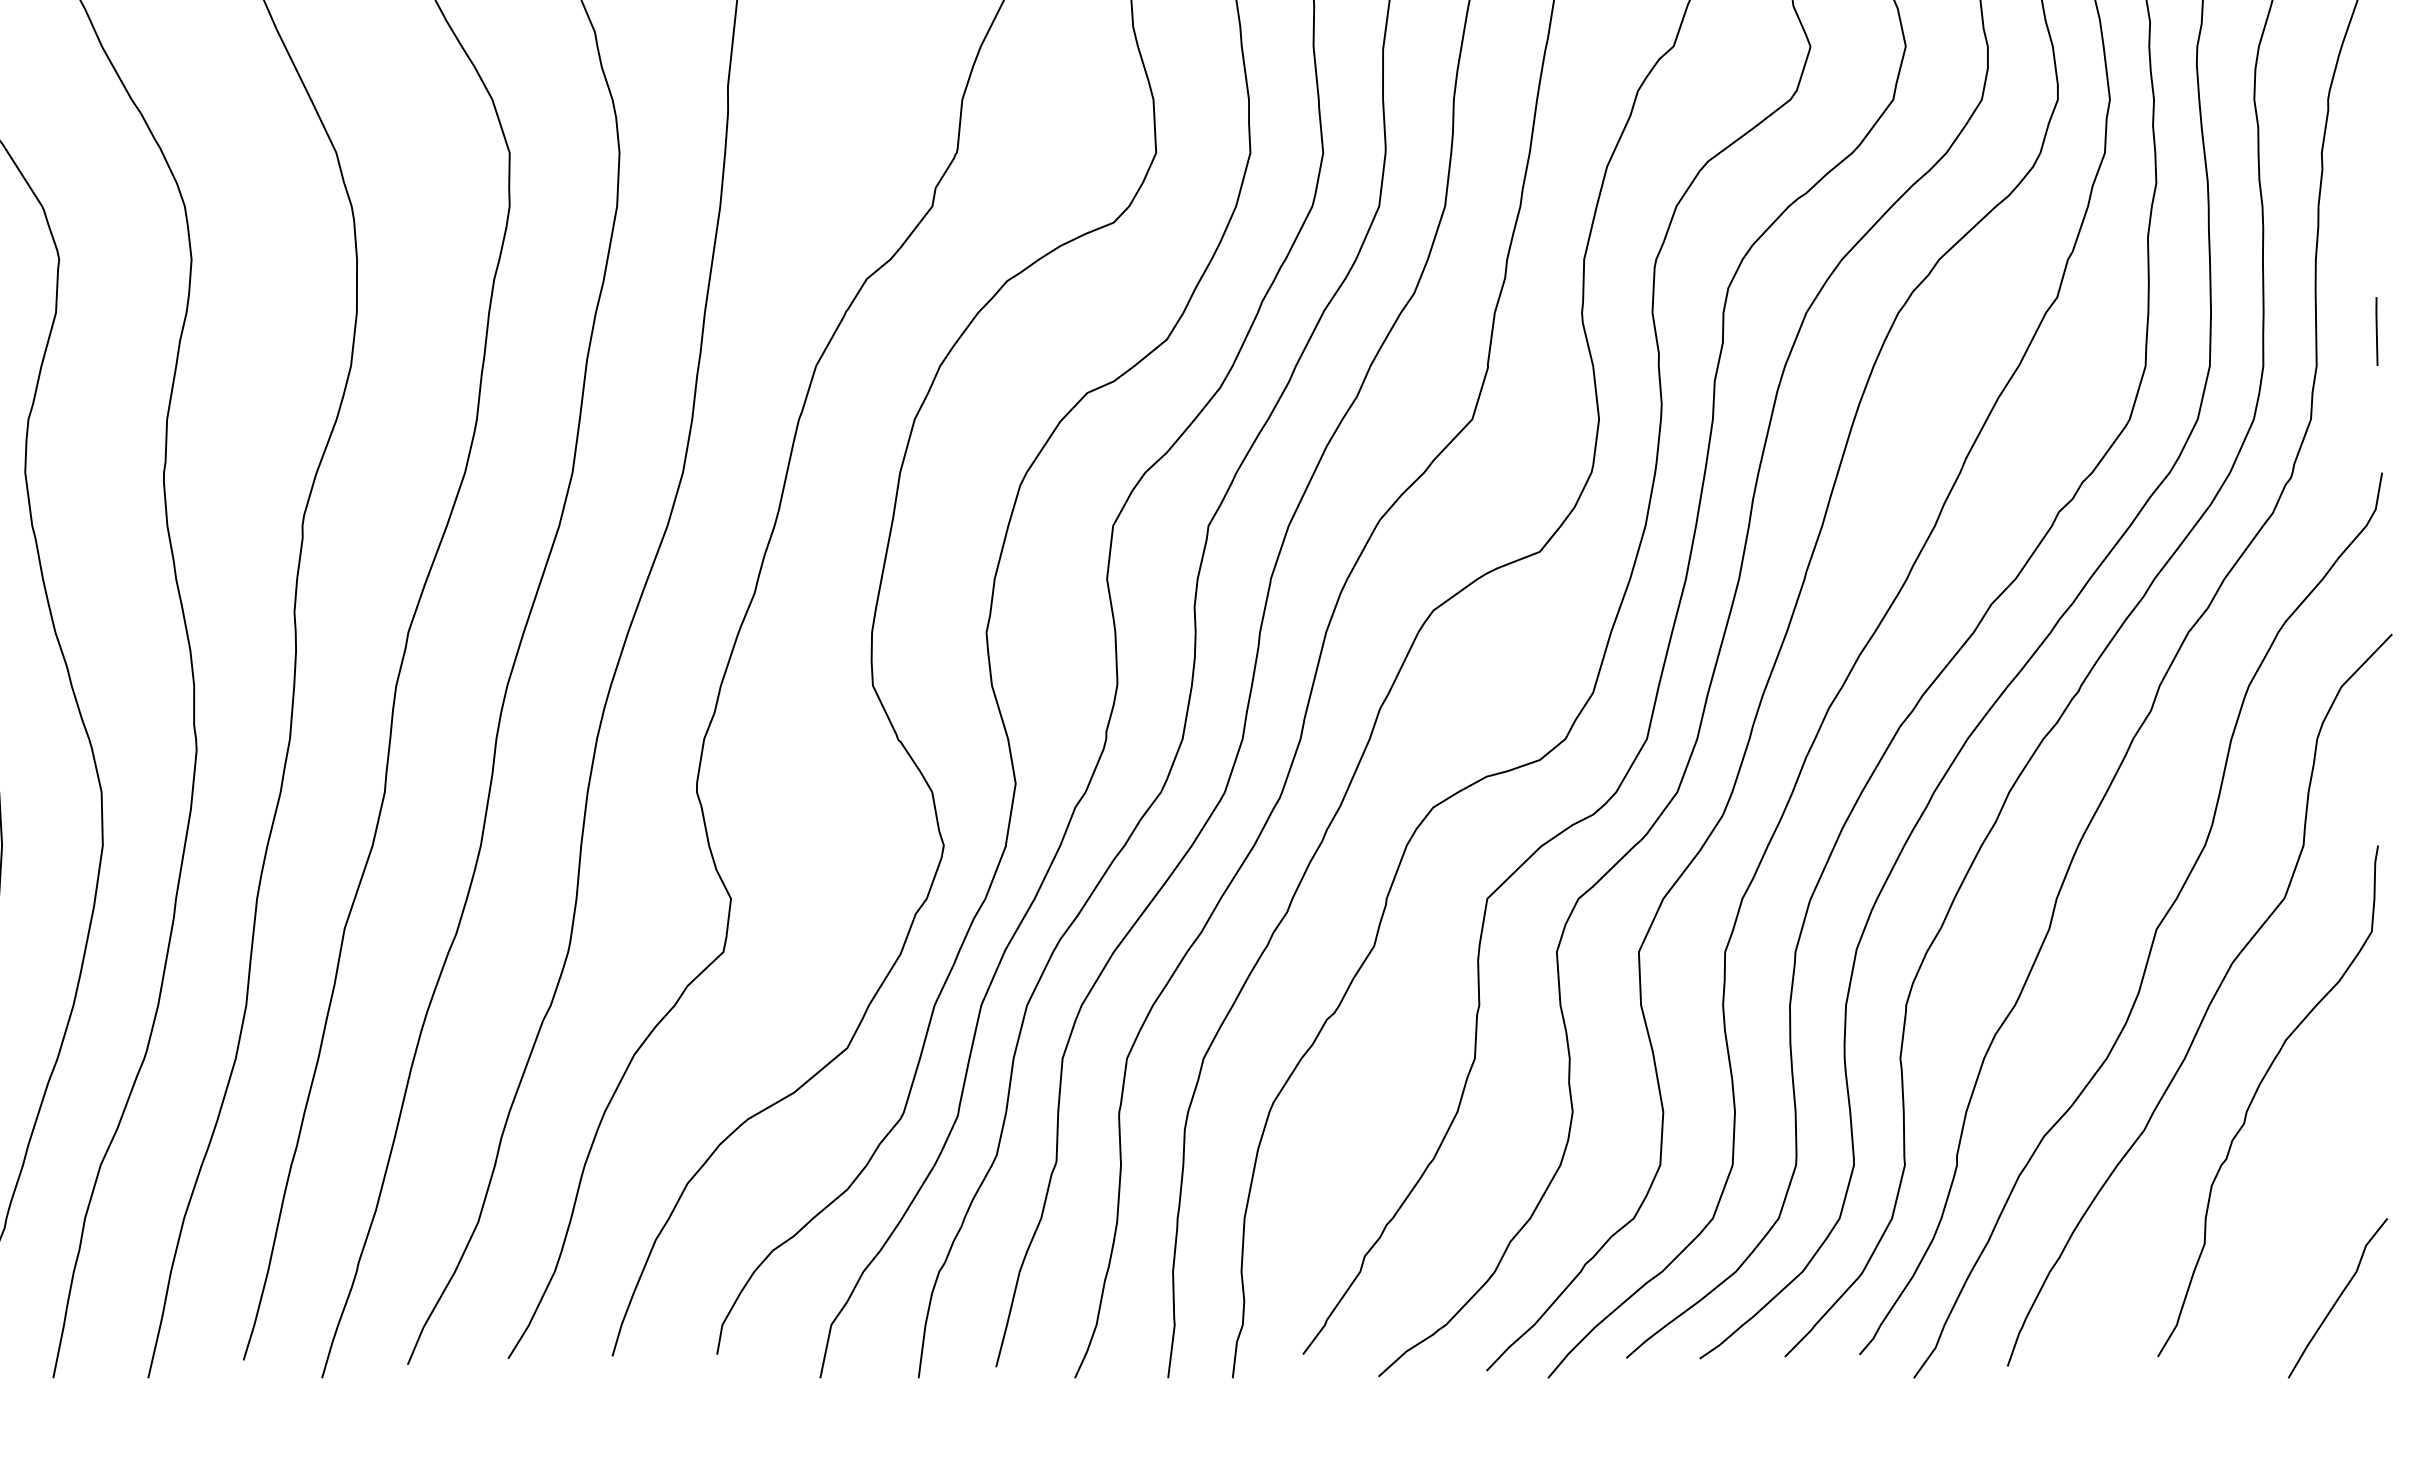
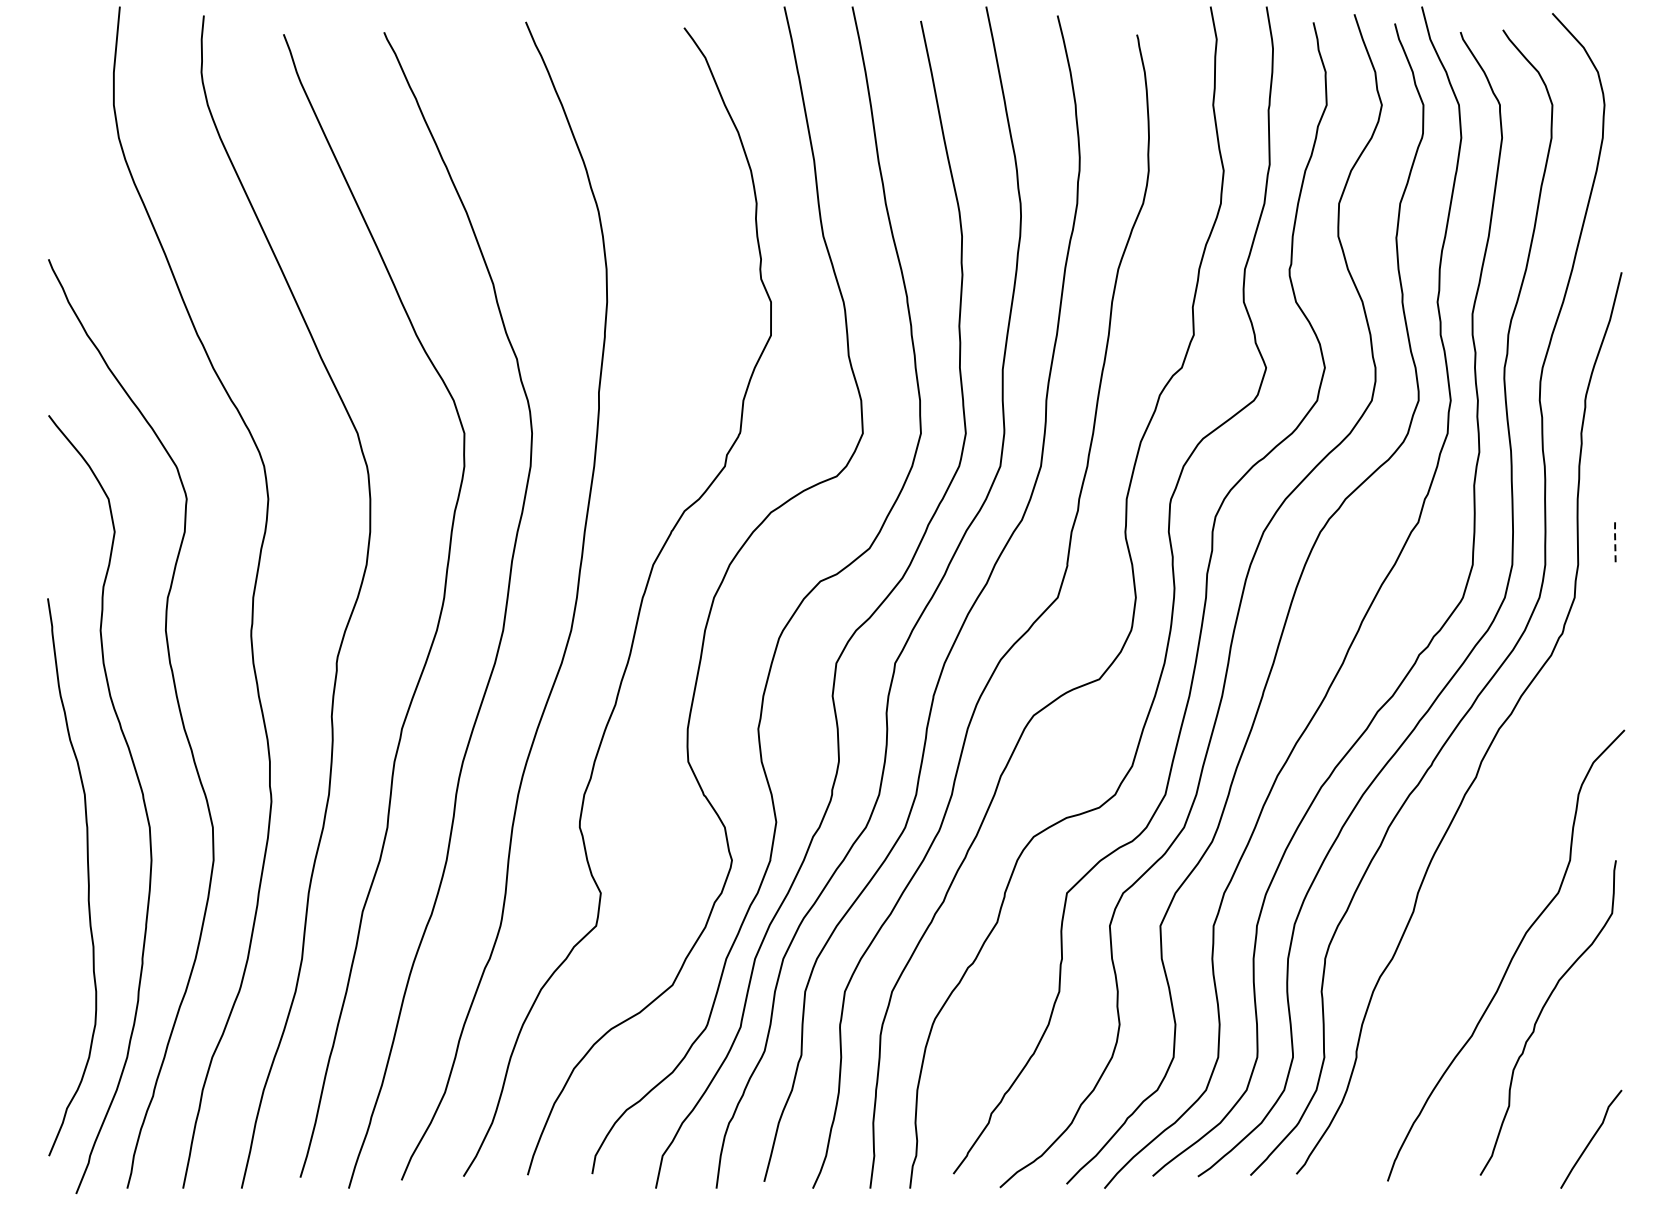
line: (2377, 329) -> (1615, 542), solid -> dashed
curve: (2154, 928) -> (1478, 911), removed

